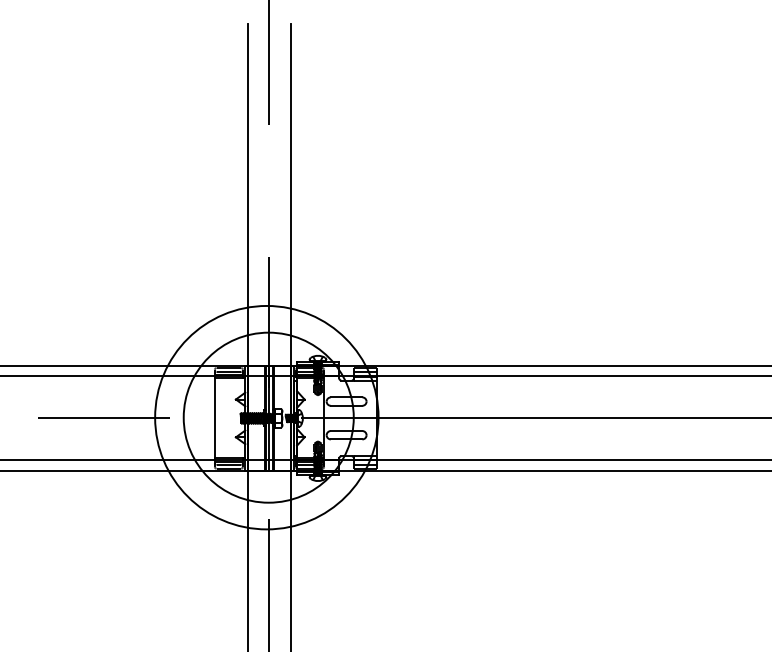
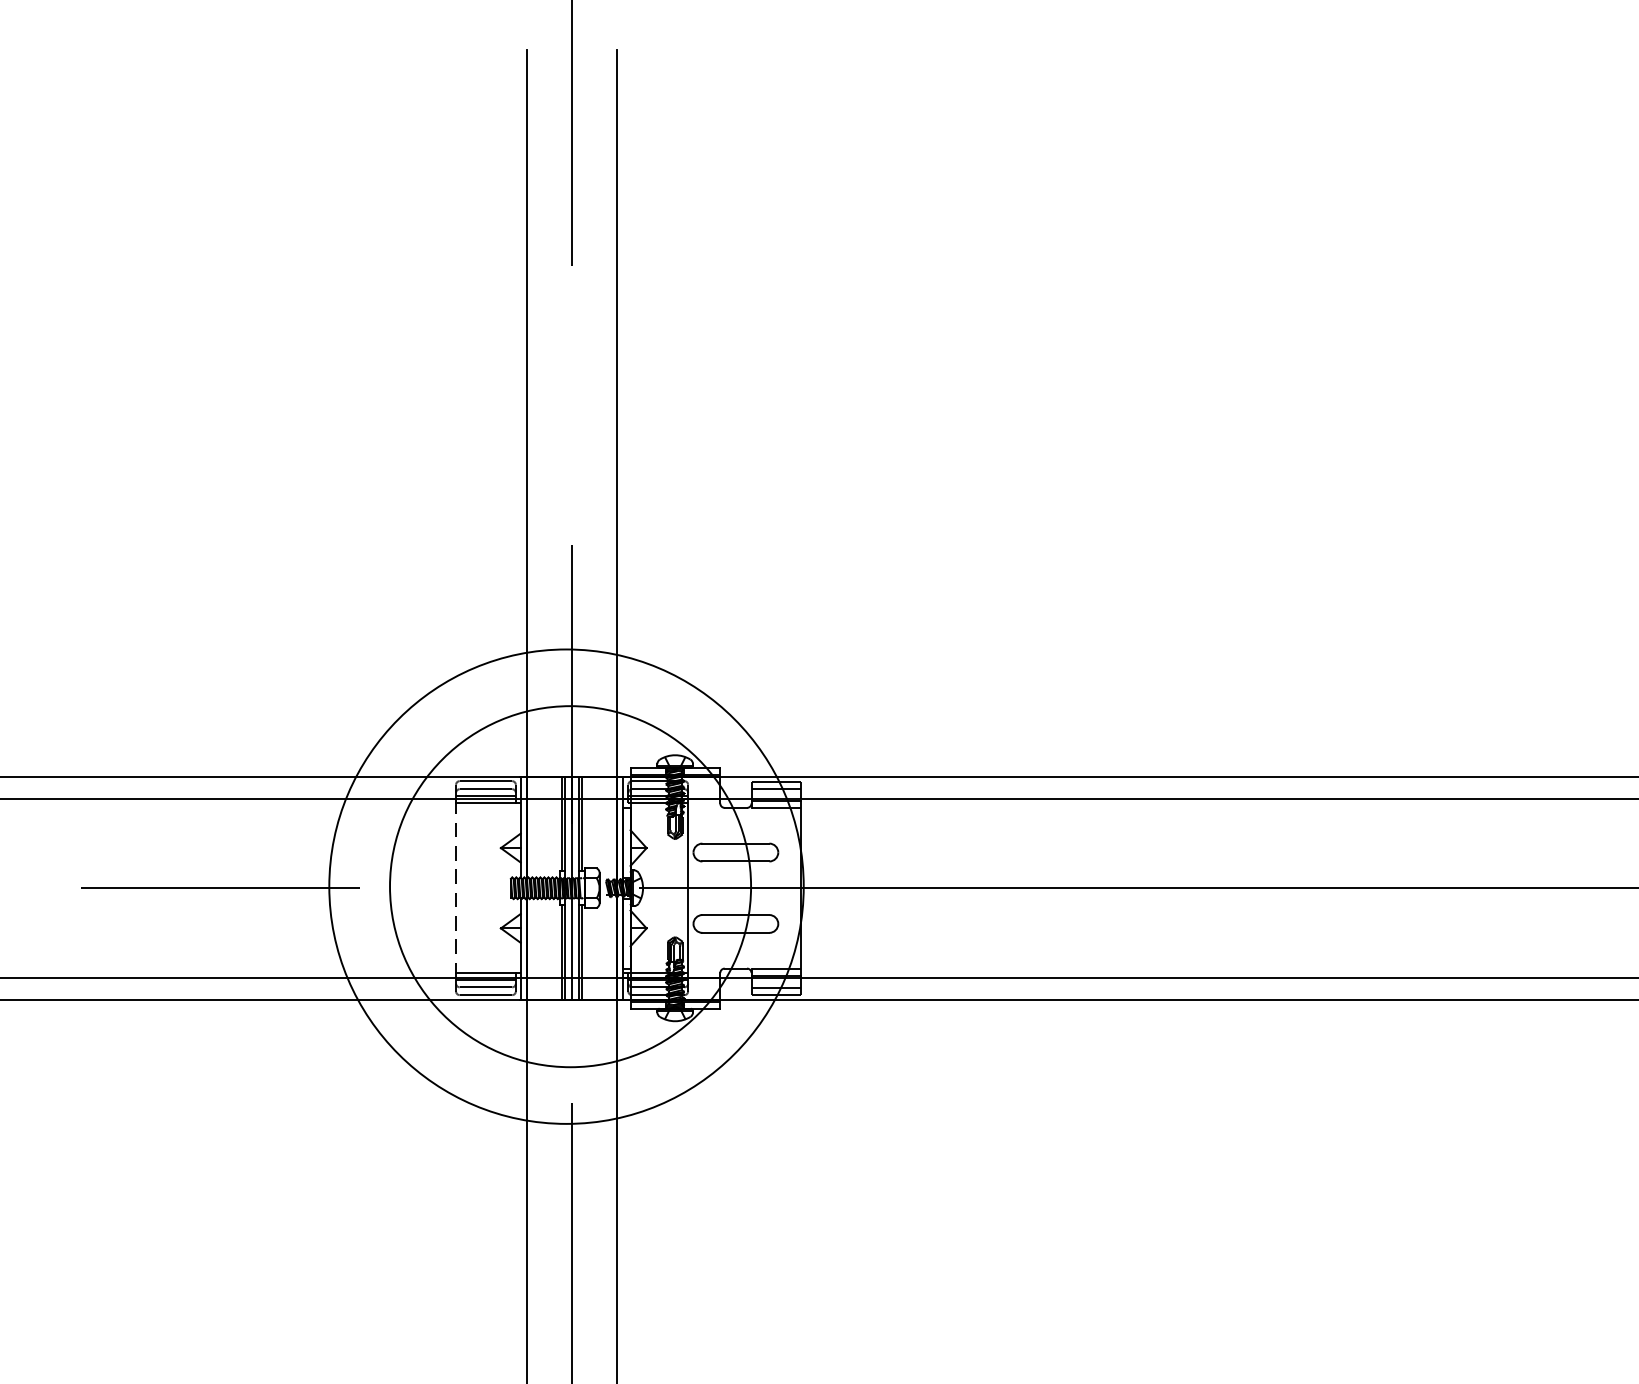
line: (214, 417) -> (455, 886), solid -> dashed

